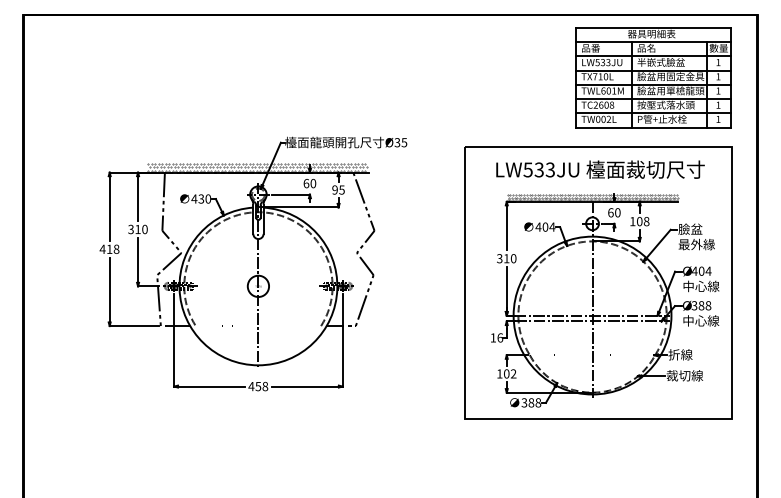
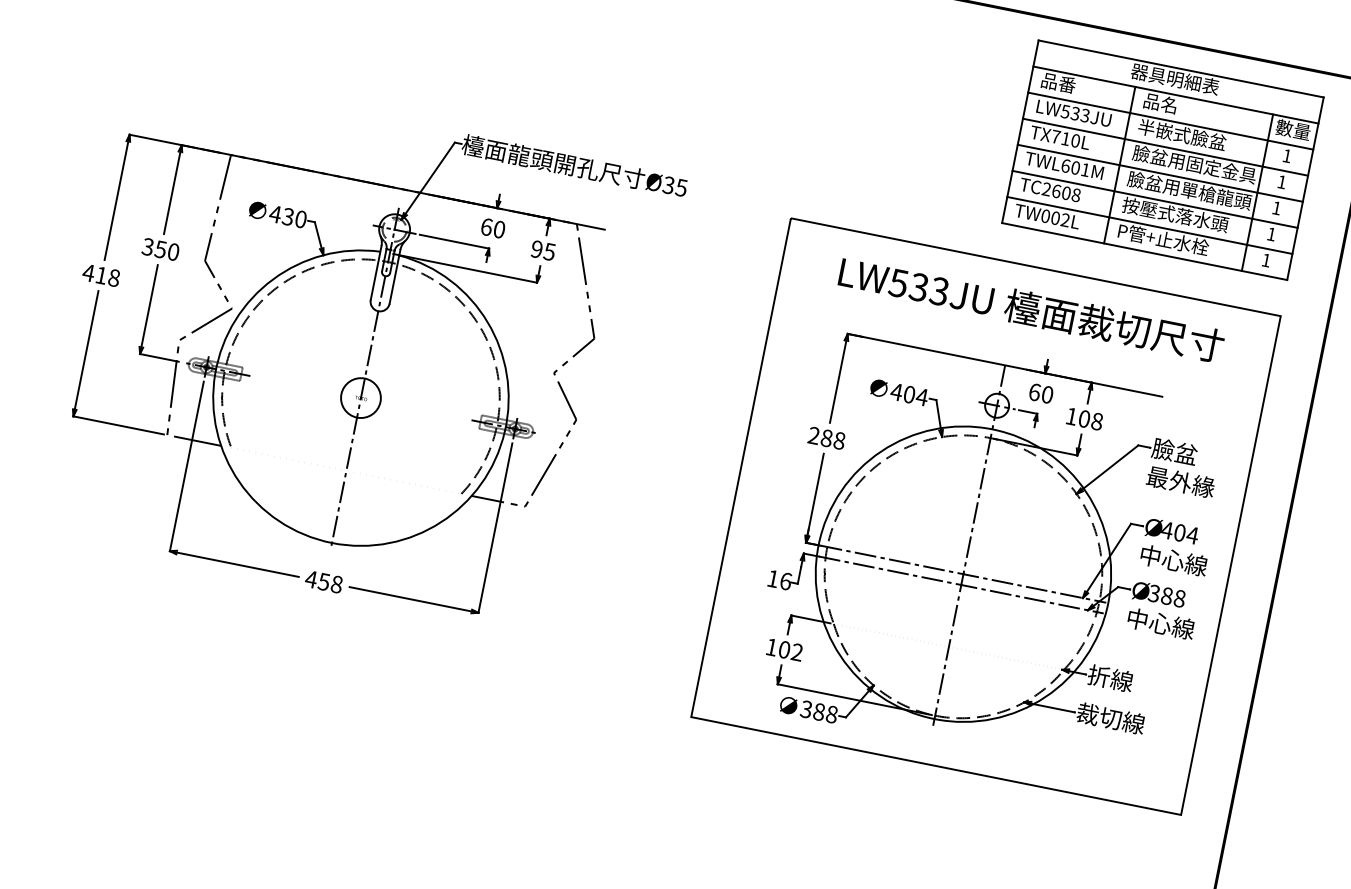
hatch: (257, 166) -> (403, 177), removed
hatch: (592, 197) -> (1006, 357), removed
text: (137, 229) -> (159, 249), 310 -> 350
text: (506, 258) -> (826, 437), 310 -> 288

